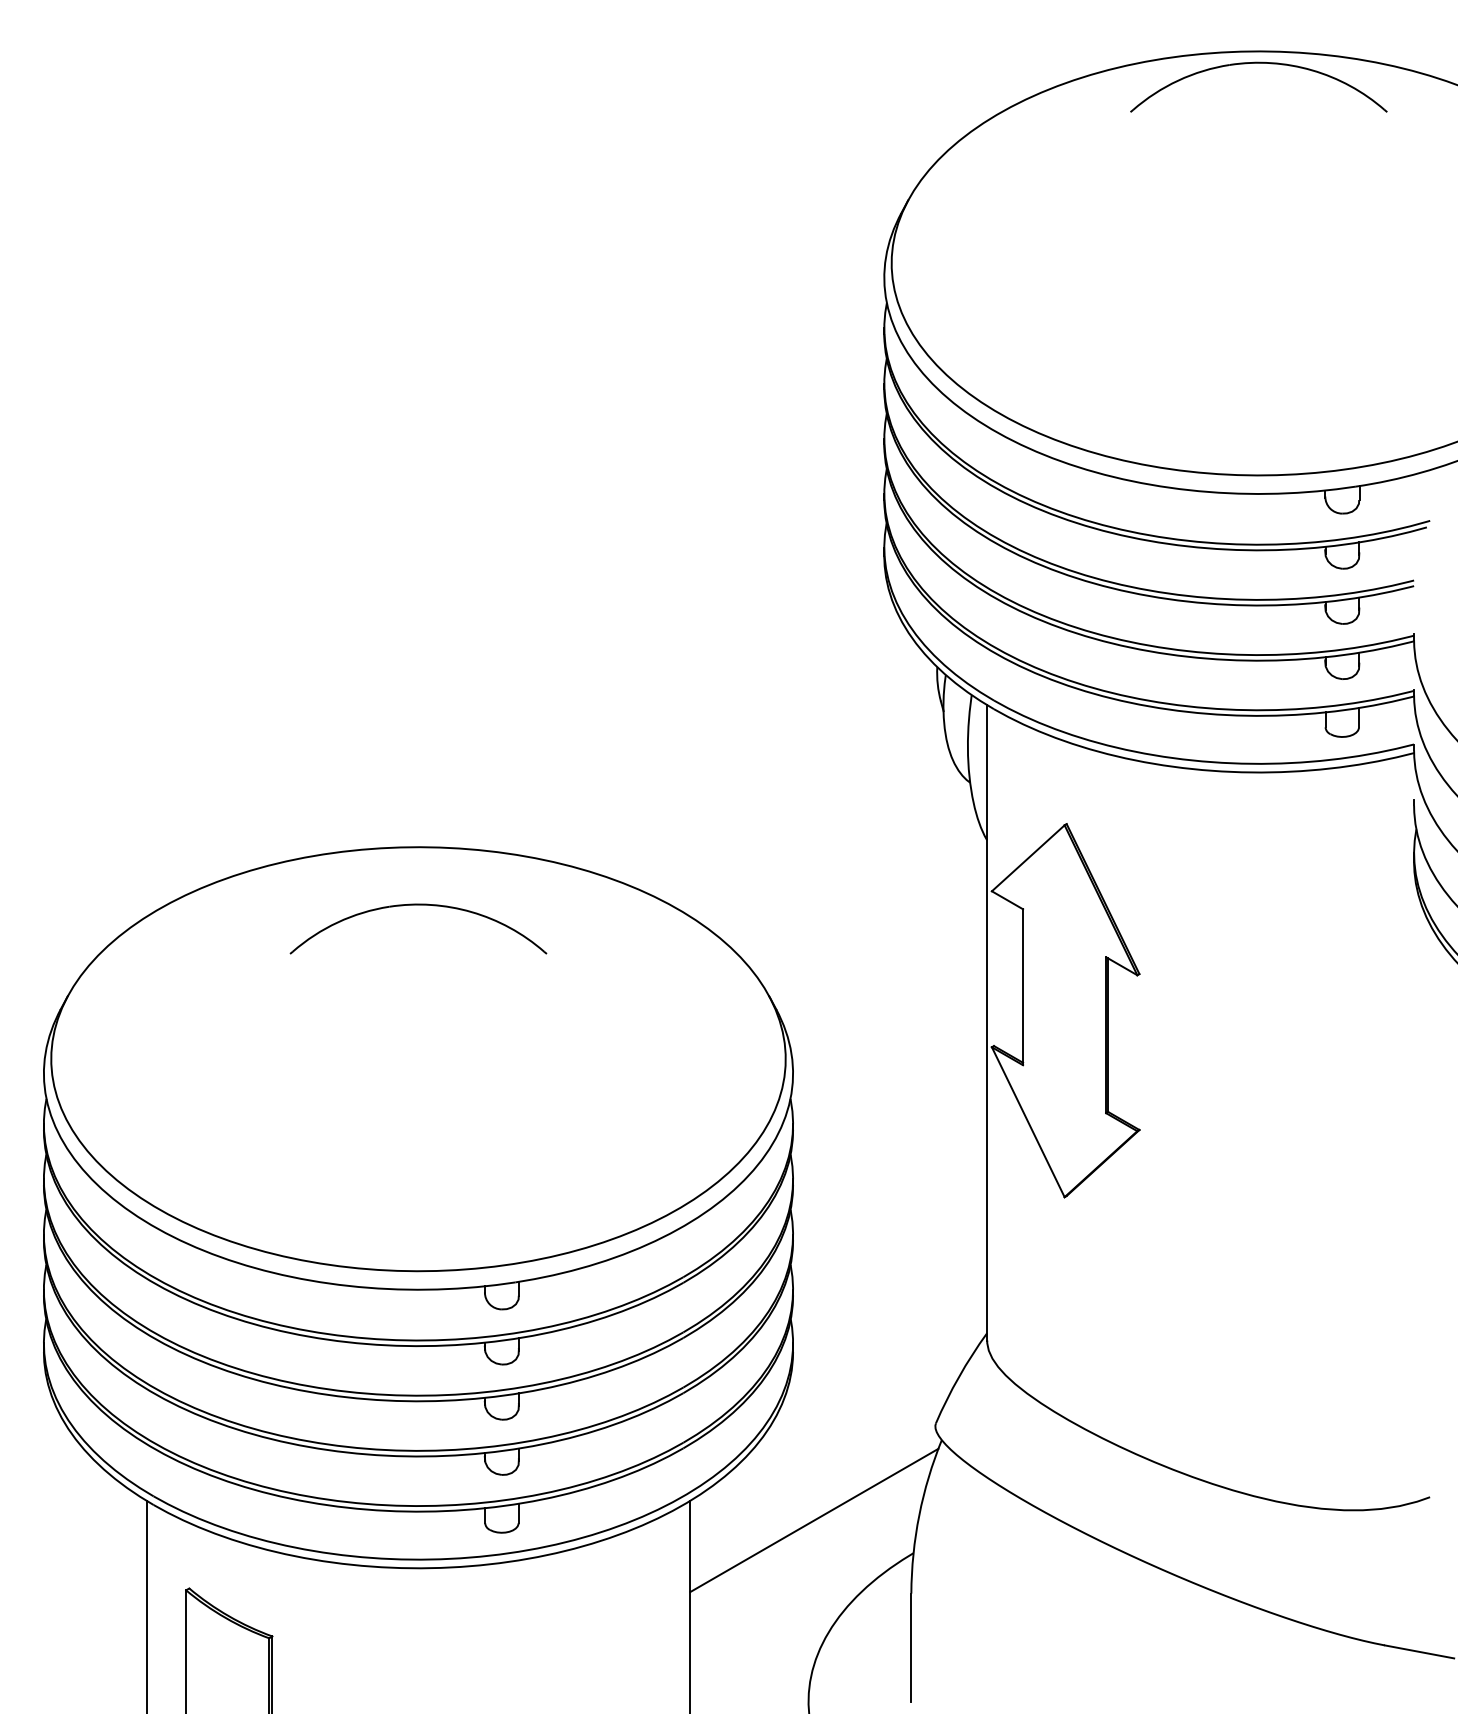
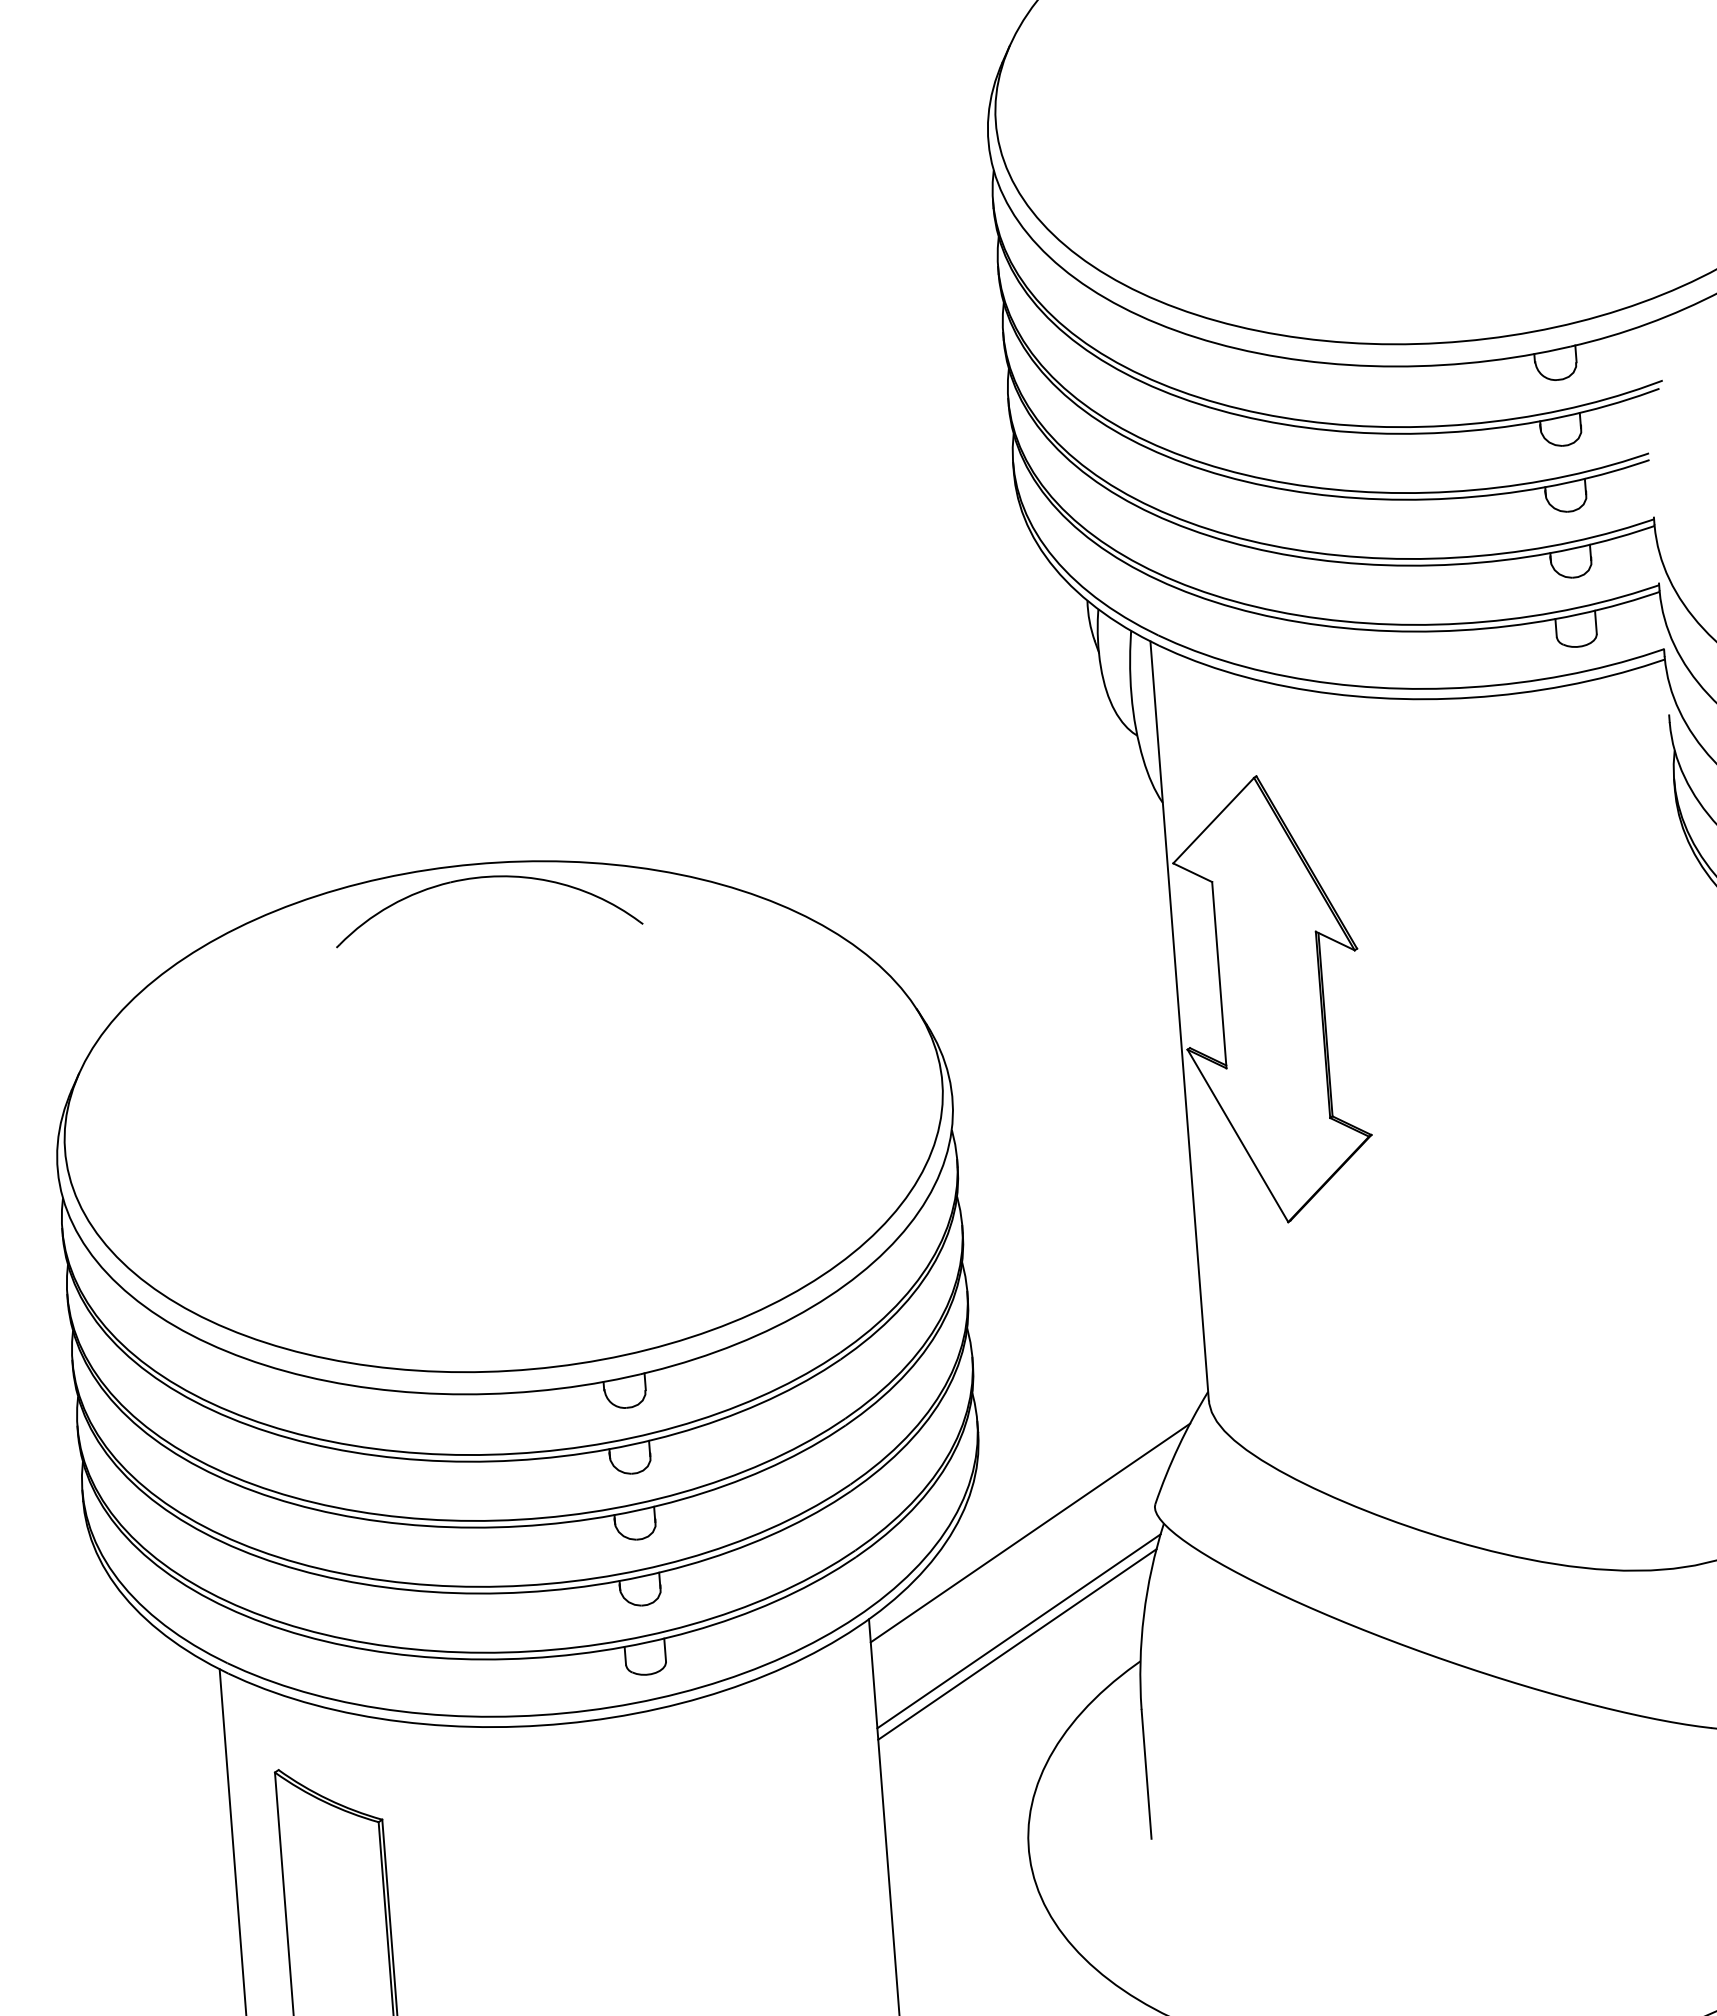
part: (418, 905) -> (485, 878), moved
line: (830, 1439) -> (1030, 1533), added
line: (812, 1530) -> (1017, 1643), added

